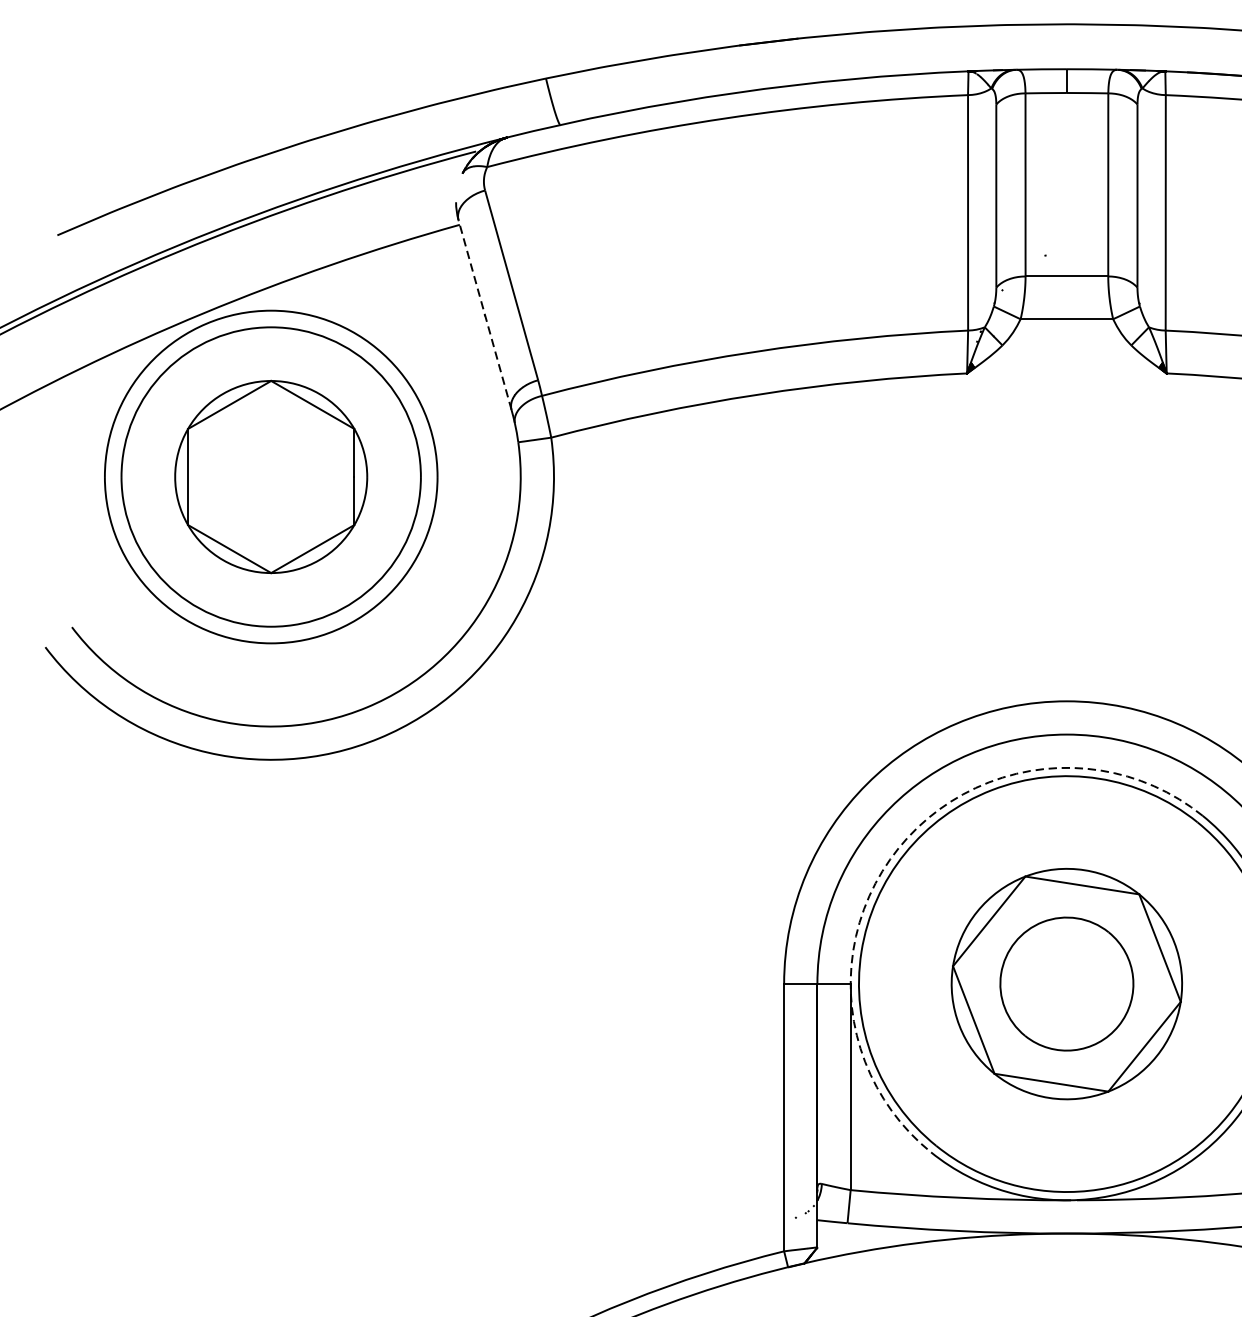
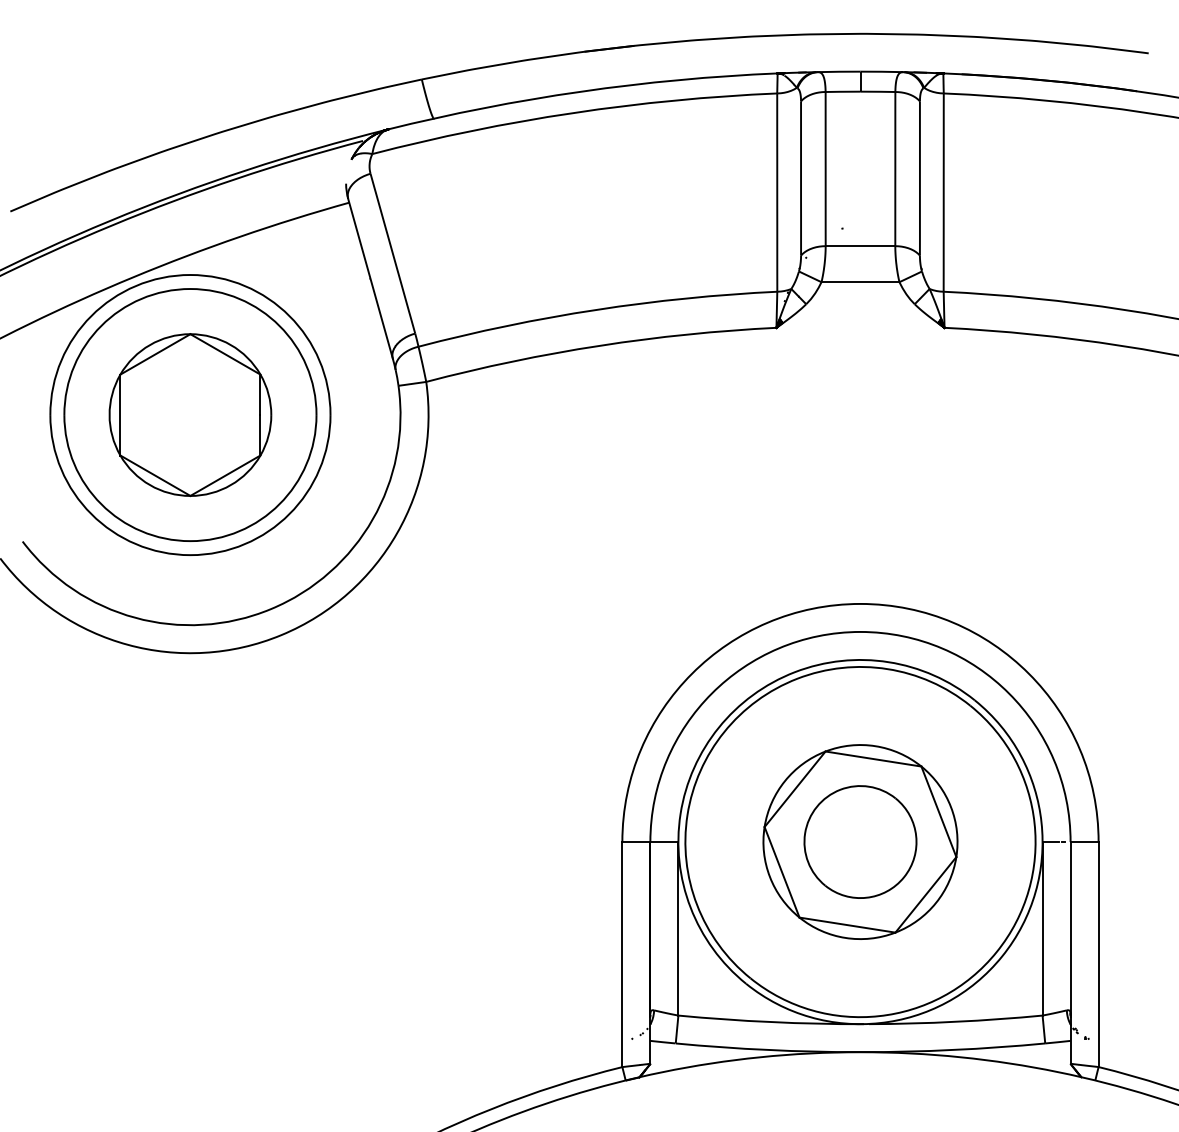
line: (485, 314) -> (370, 278), dashed -> solid
arc: (898, 848) -> (718, 727), dashed -> solid

